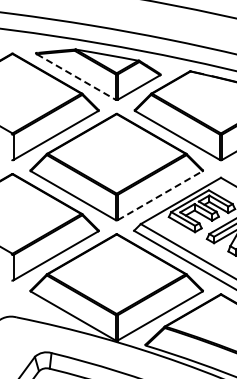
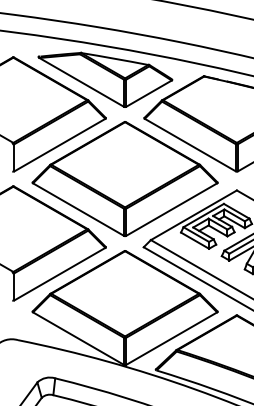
line: (76, 77) -> (81, 82), dashed -> solid
line: (160, 195) -> (172, 209), dashed -> solid

